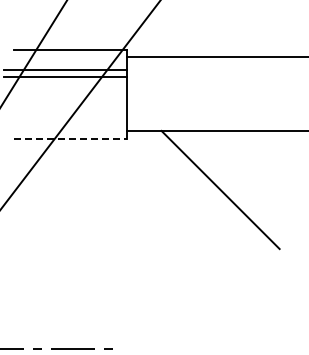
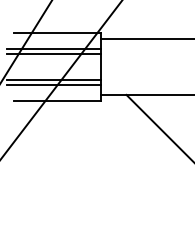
line: (65, 111) -> (53, 80), added
line: (65, 118) -> (53, 85), added
line: (70, 138) -> (57, 100), dashed -> solid

